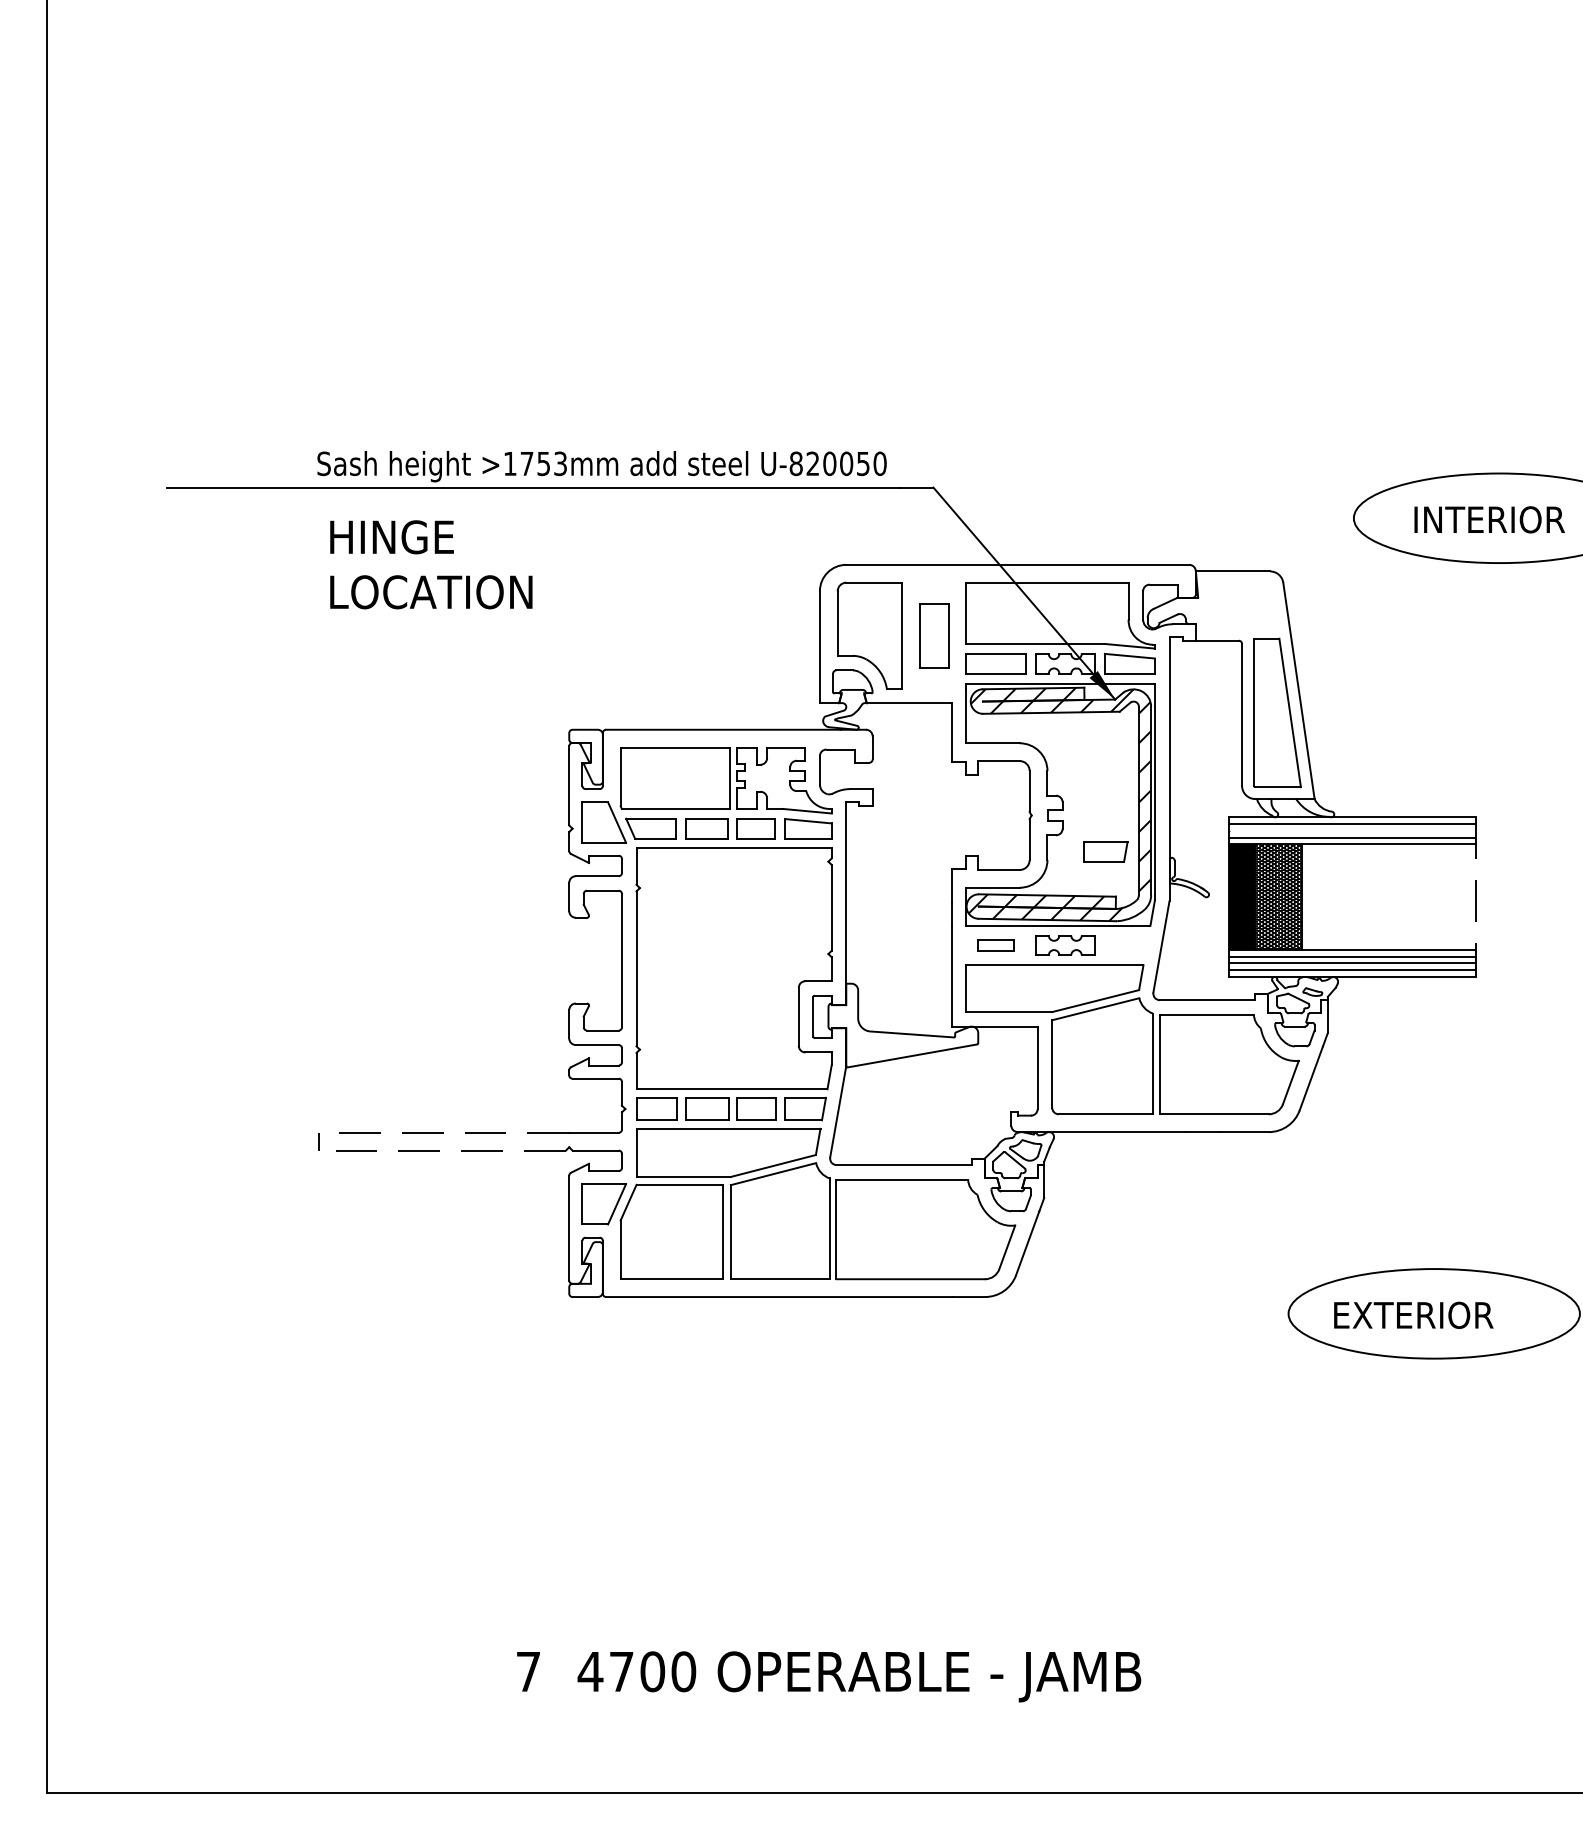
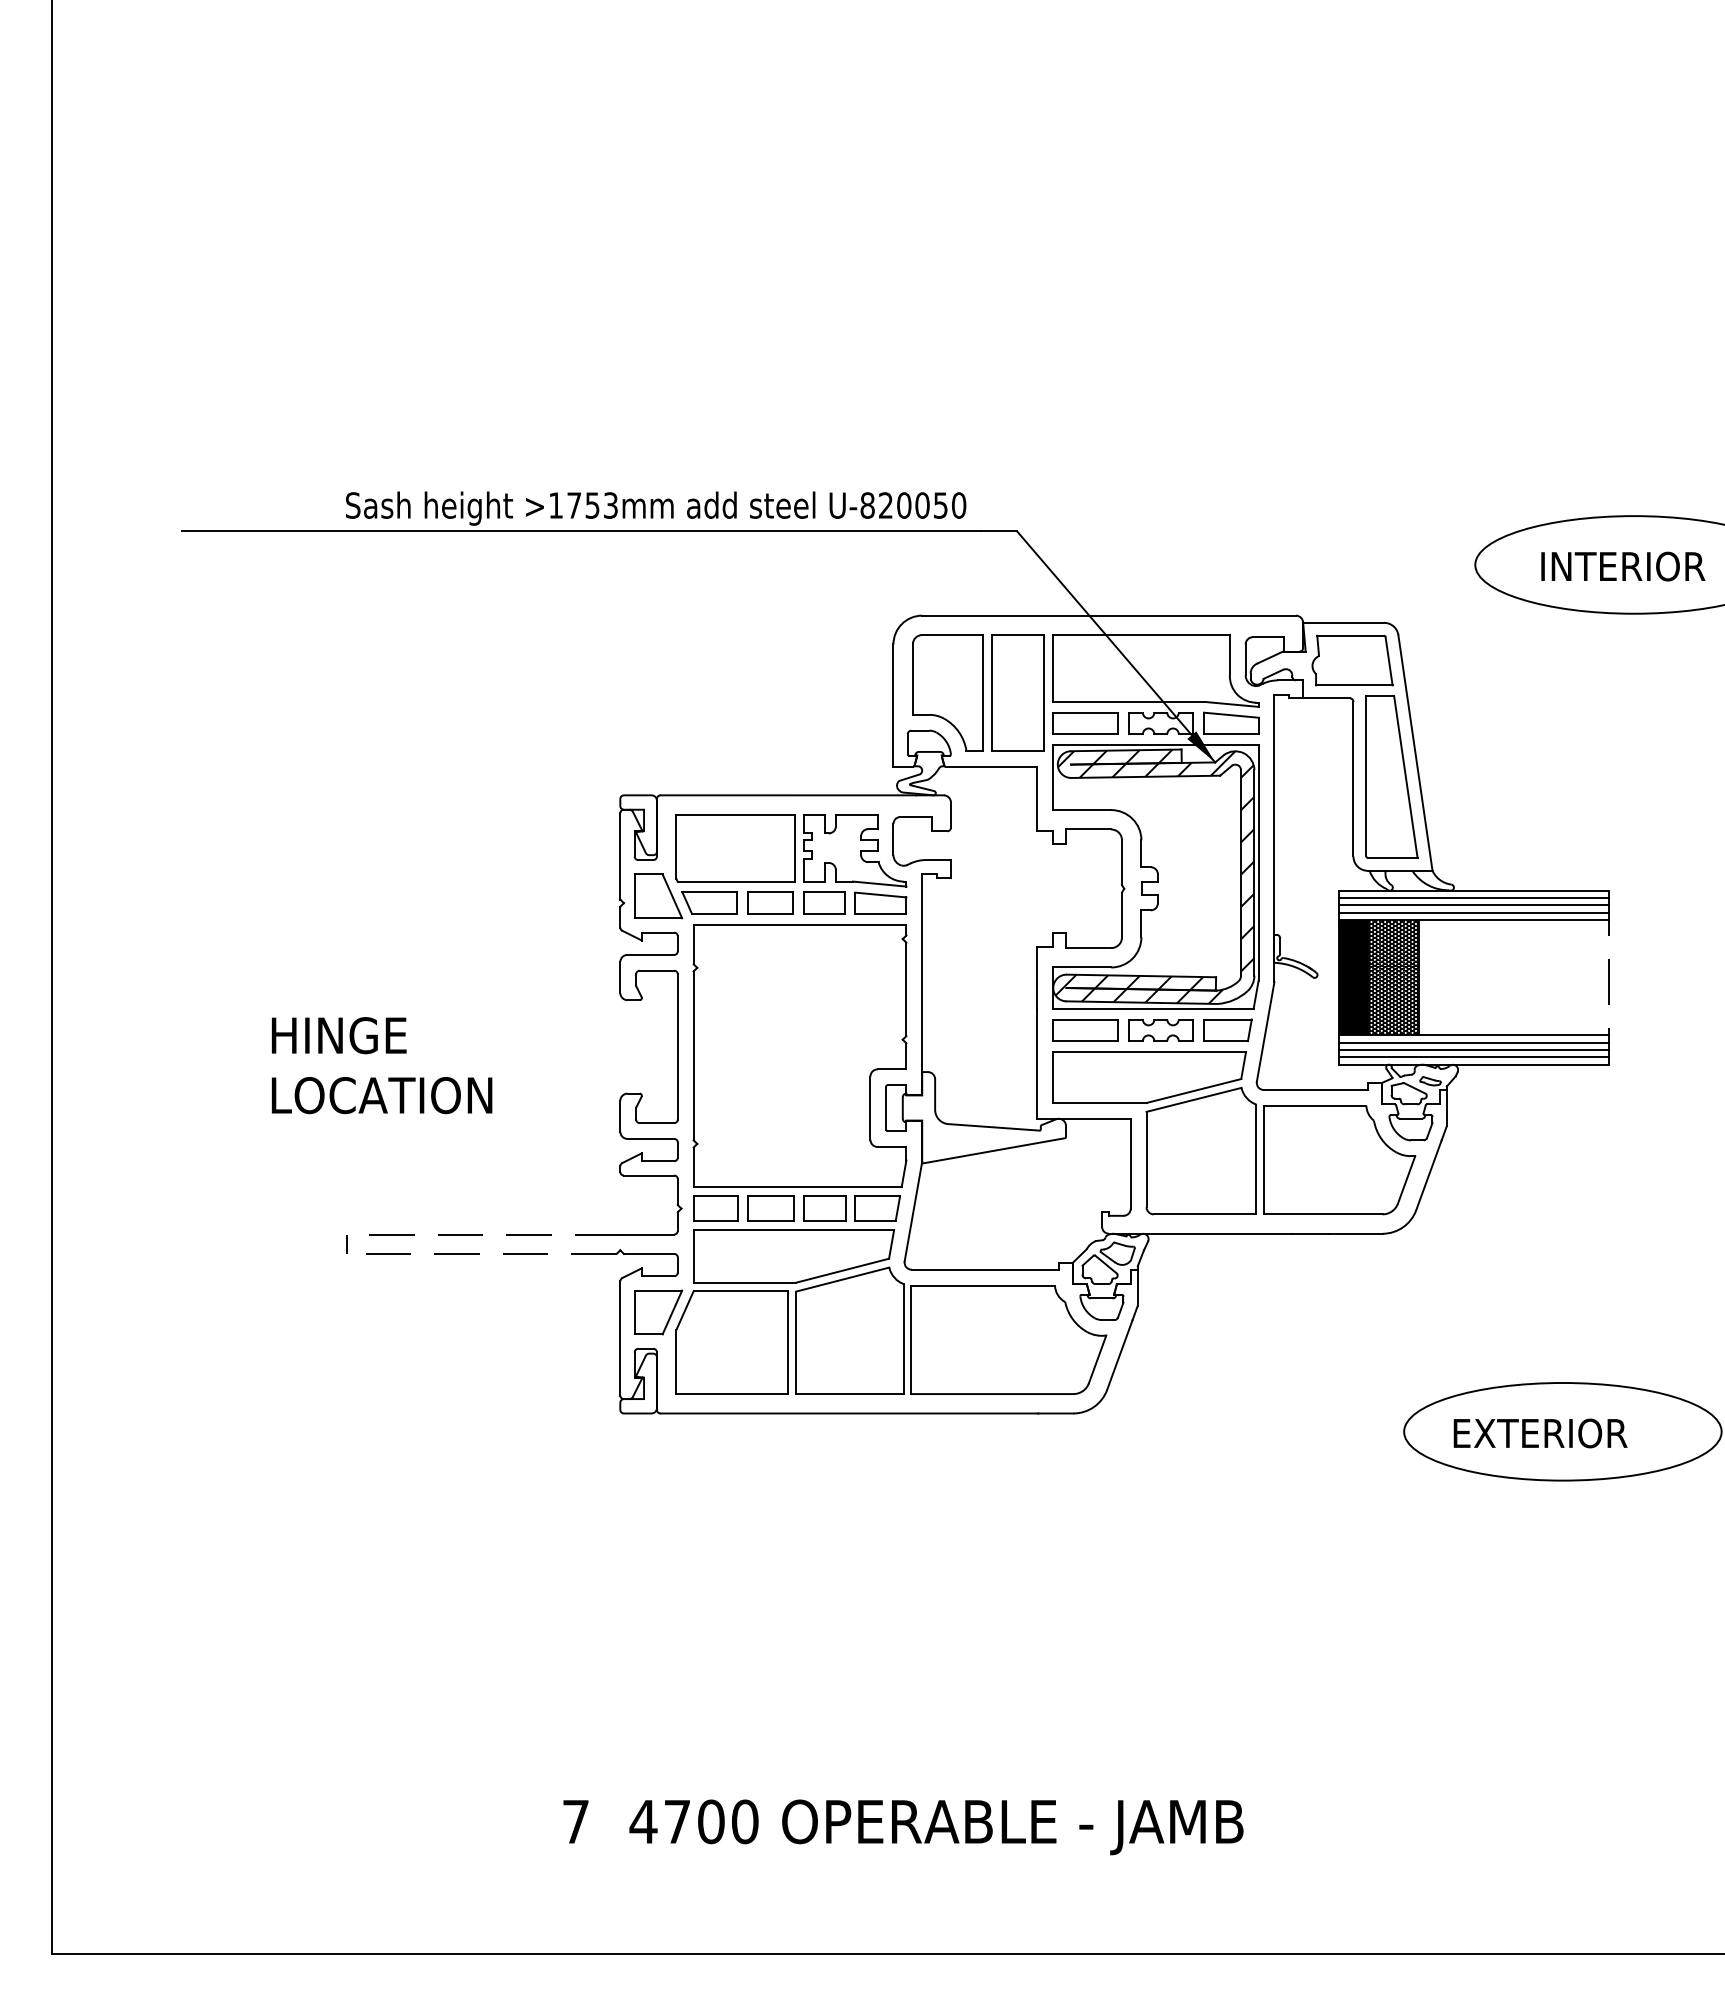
text: (430, 564) -> (381, 1065), moved
part: (1241, 606) -> (1352, 660), added
part: (933, 635) -> (1017, 692), size x1.67
line: (1352, 830) -> (1473, 905), added
part: (1105, 851) -> (1227, 1030), moved
part: (996, 945) -> (1085, 1030), size x1.67

